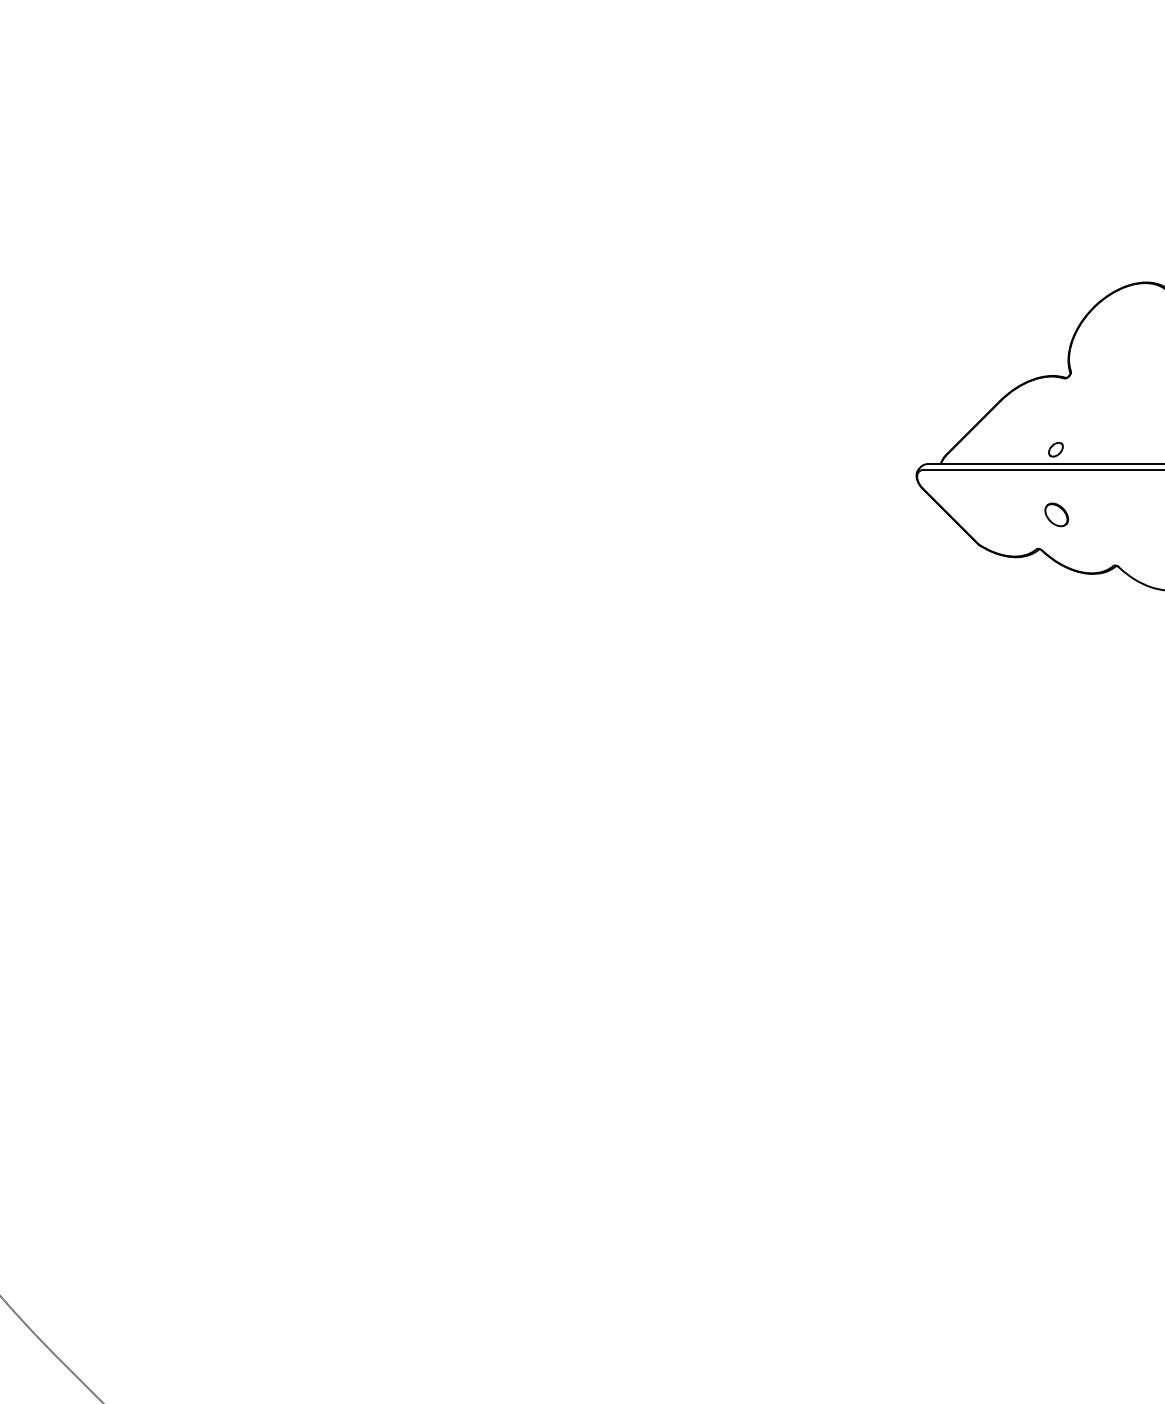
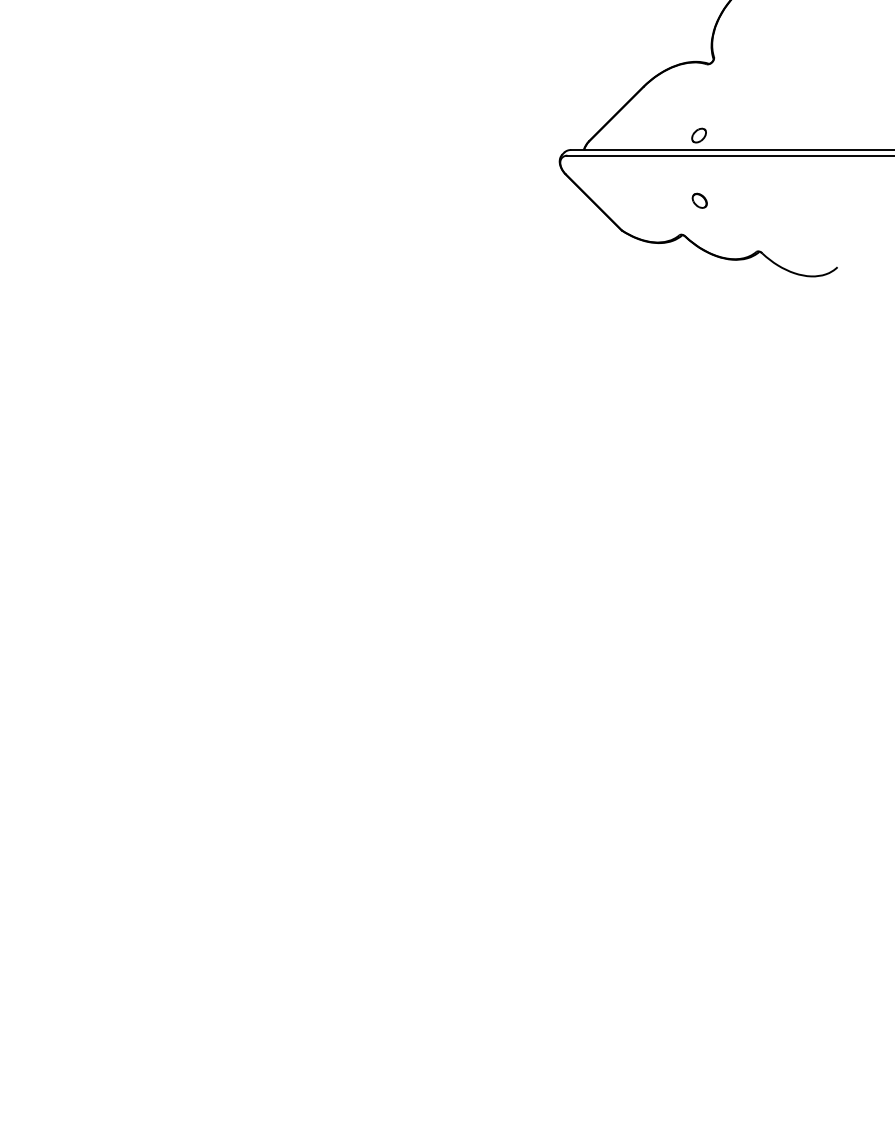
part: (1056, 514) -> (699, 200), size x0.62

